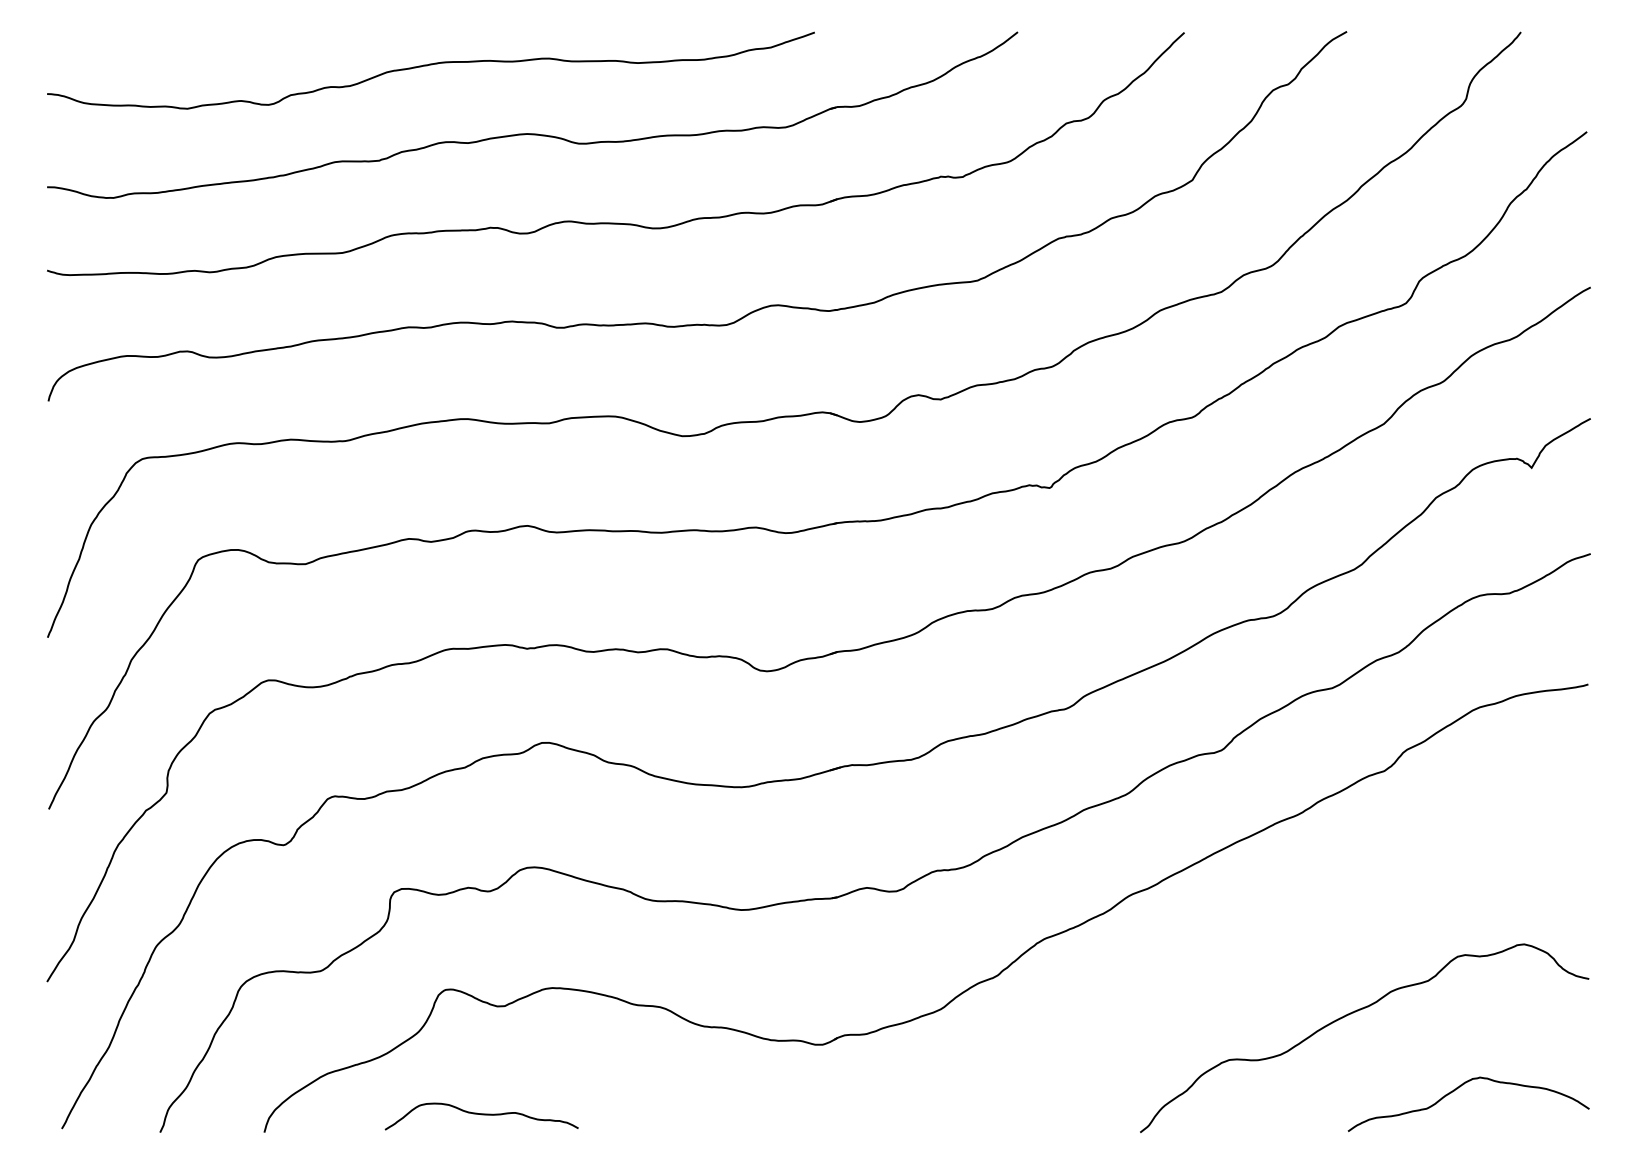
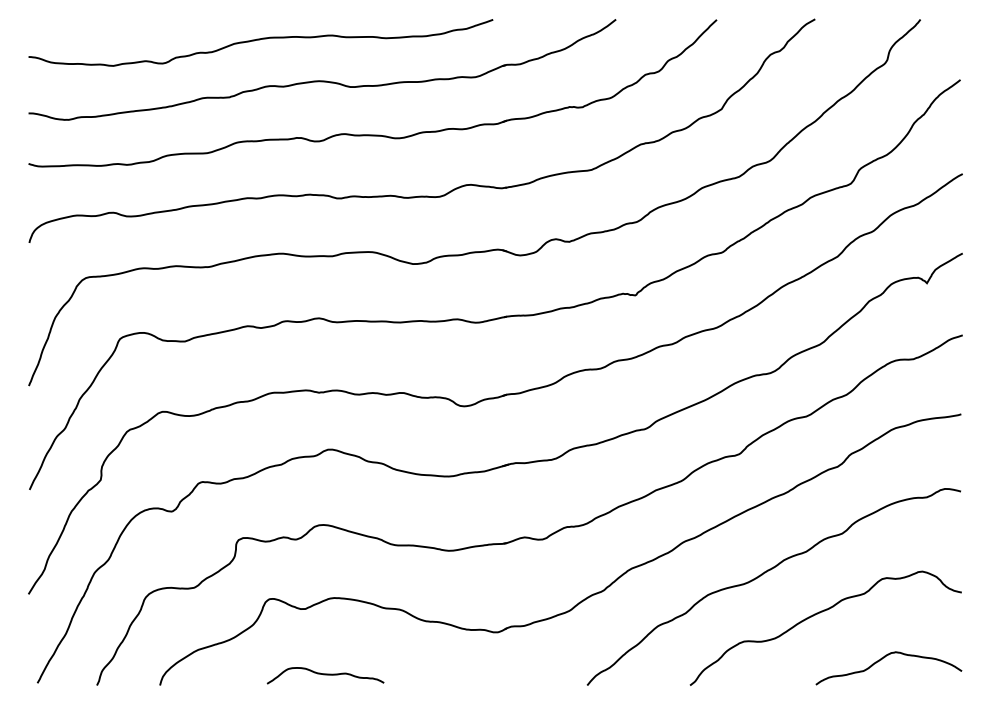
curve: (1264, 947) -> (765, 573), added
curve: (481, 1116) -> (325, 675), moved

